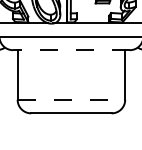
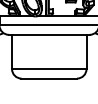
line: (70, 49) -> (48, 34), dashed -> solid
line: (71, 100) -> (49, 69), dashed -> solid

